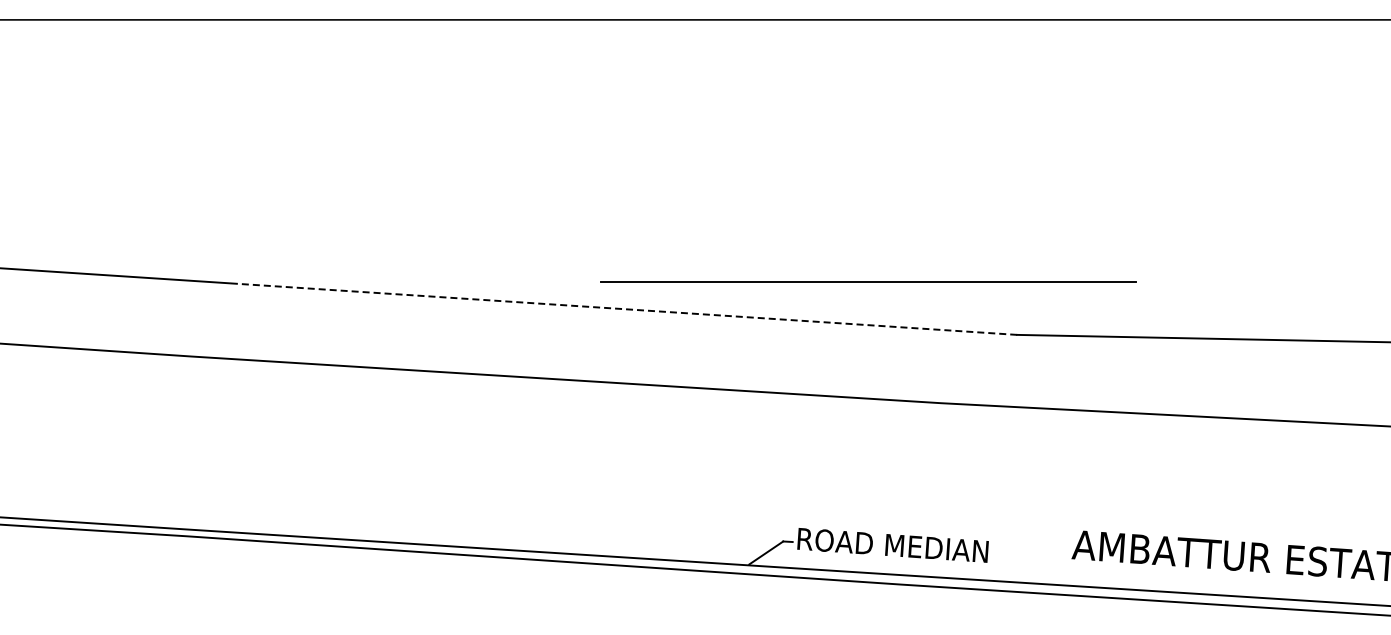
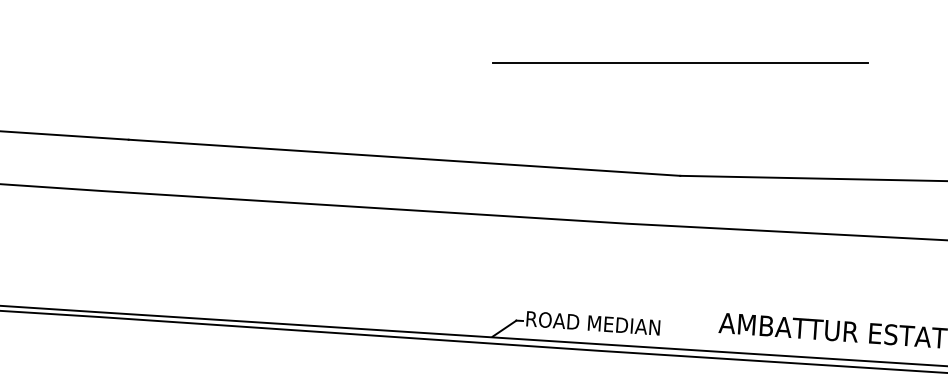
line: (868, 281) -> (680, 62), moved
line: (623, 309) -> (404, 158), dashed -> solid

